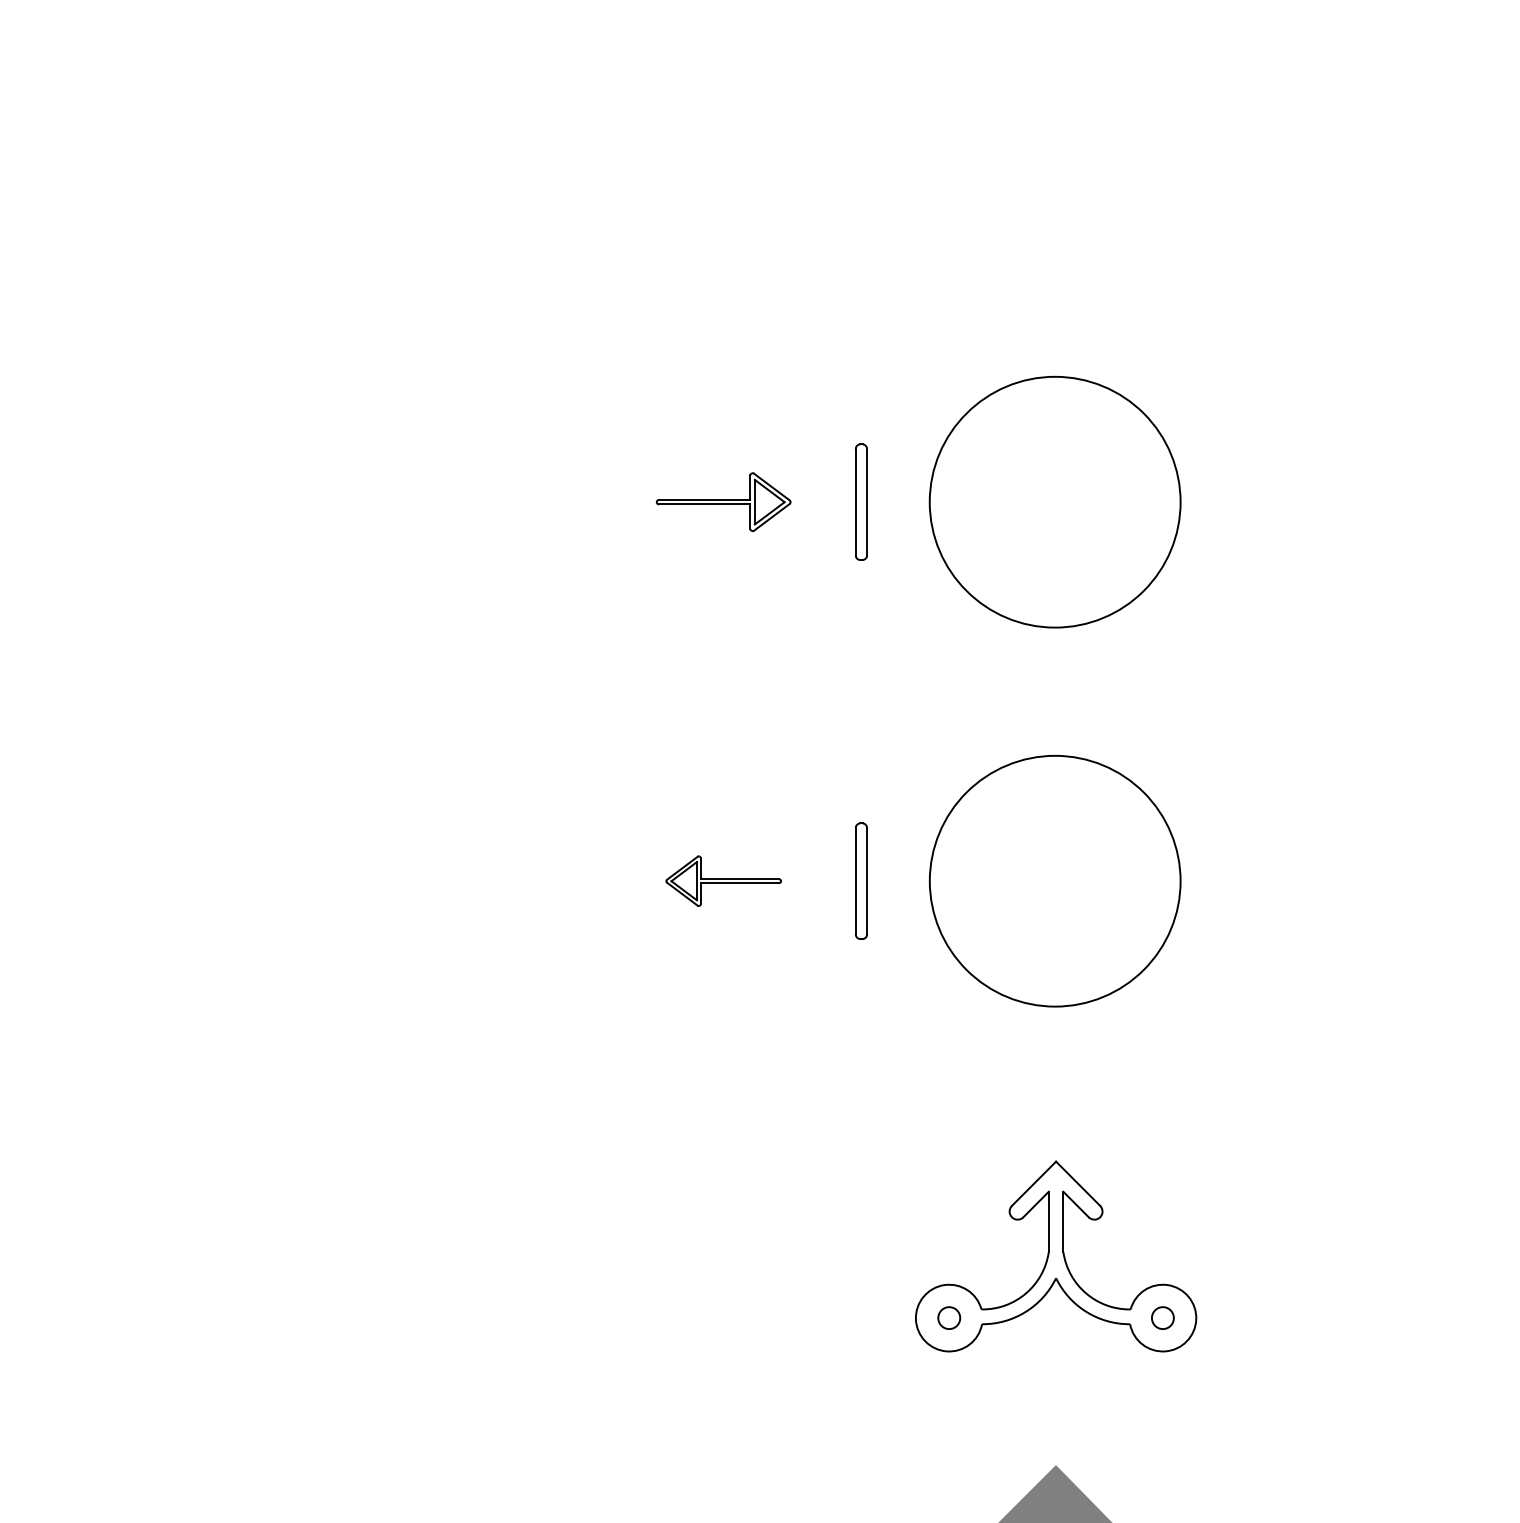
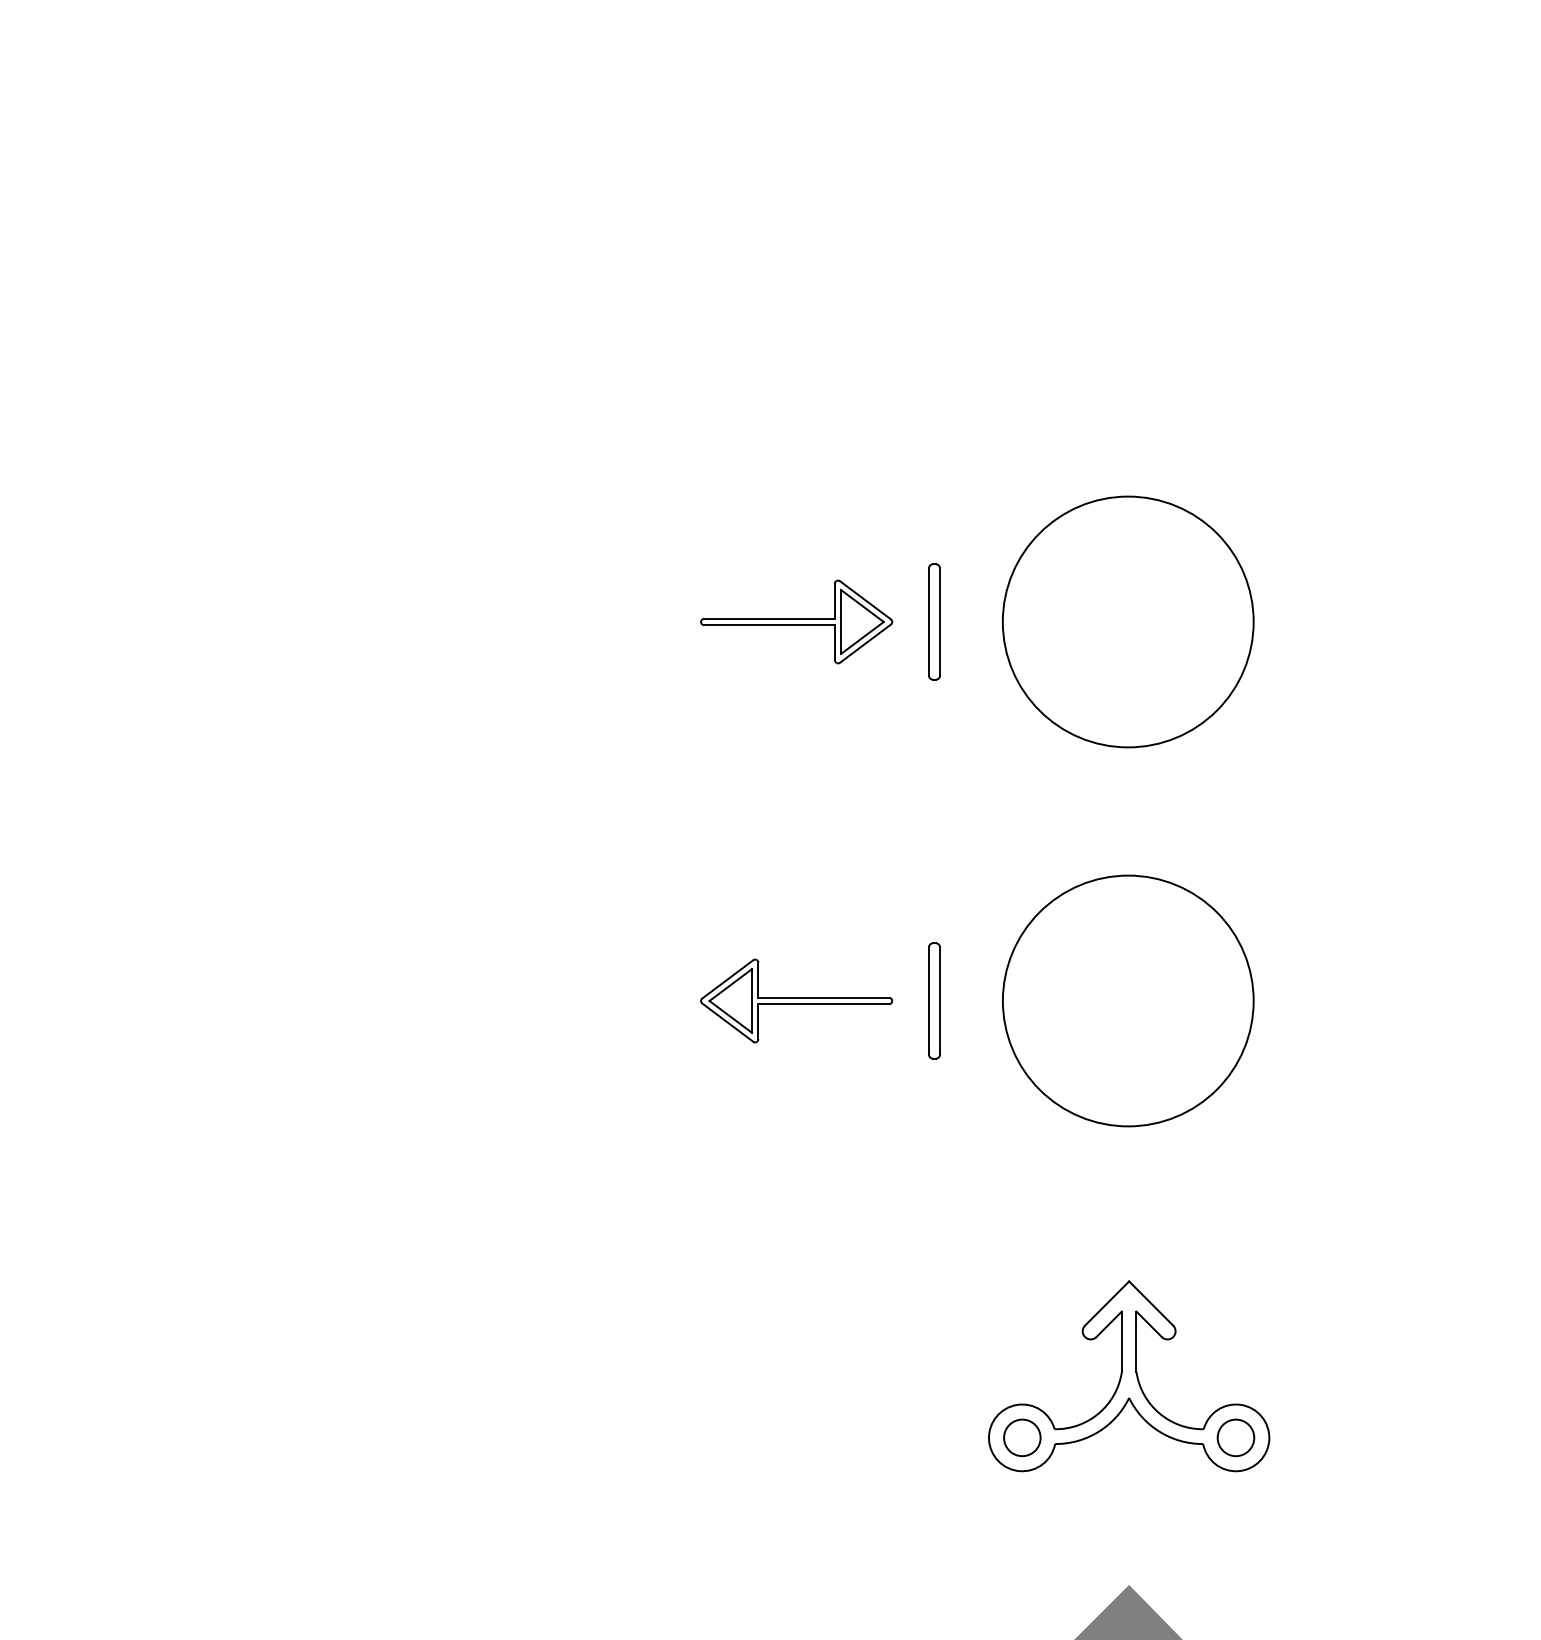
part: (723, 501) -> (796, 621), size x1.43
part: (723, 880) -> (796, 1000), size x1.67
circle: (949, 1317) -> (1022, 1437), size x1.67
circle: (1162, 1317) -> (1235, 1437), size x1.67

